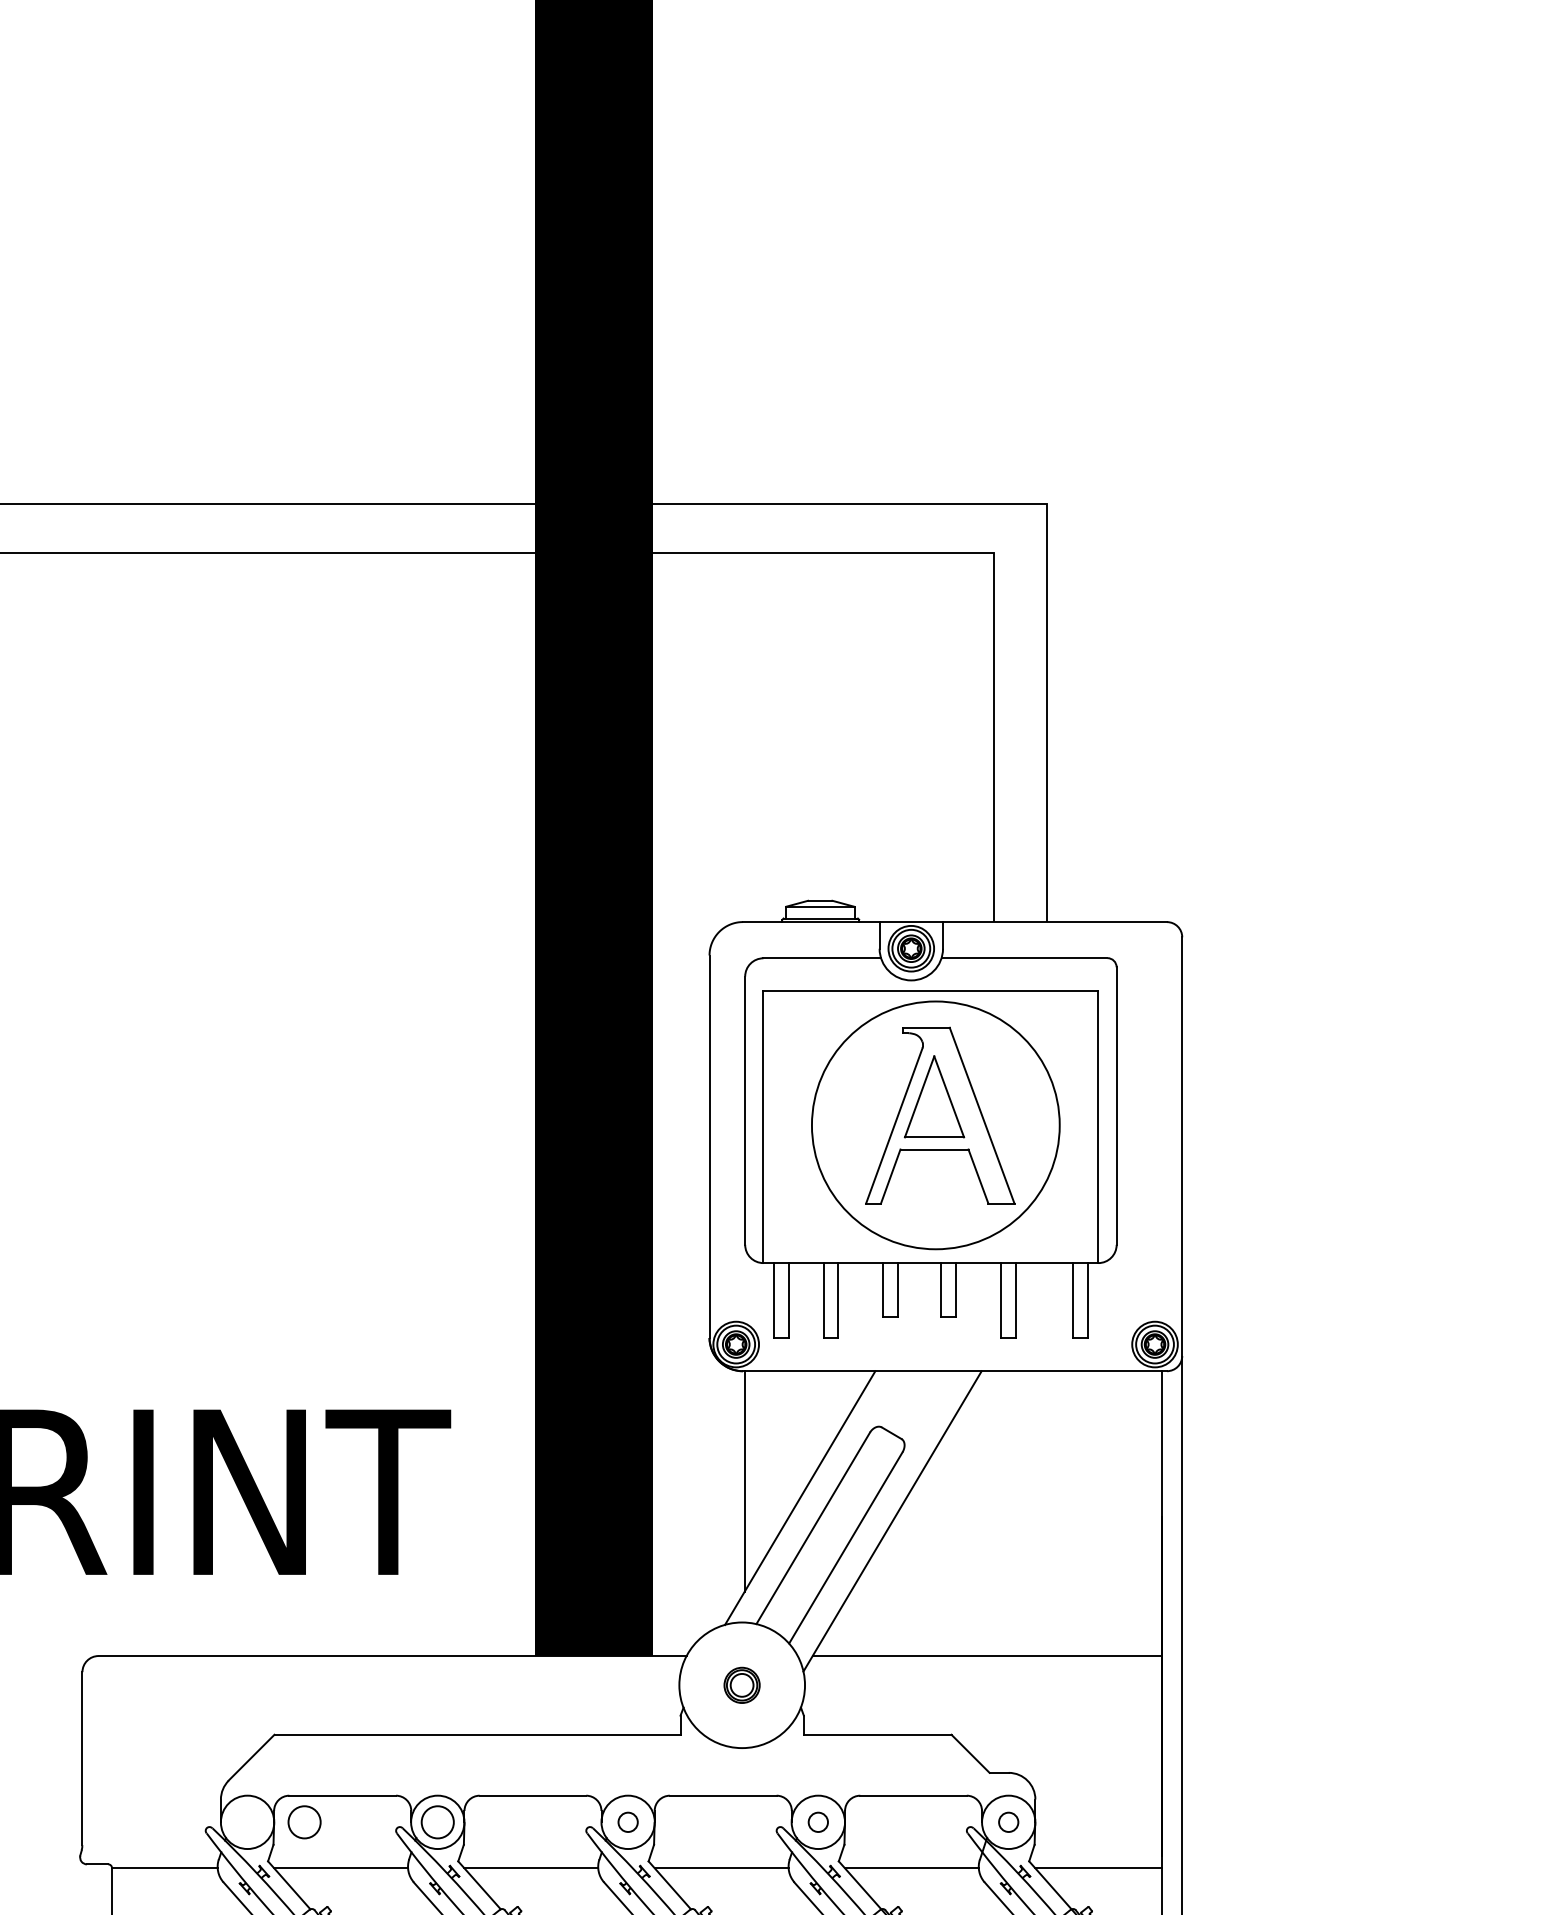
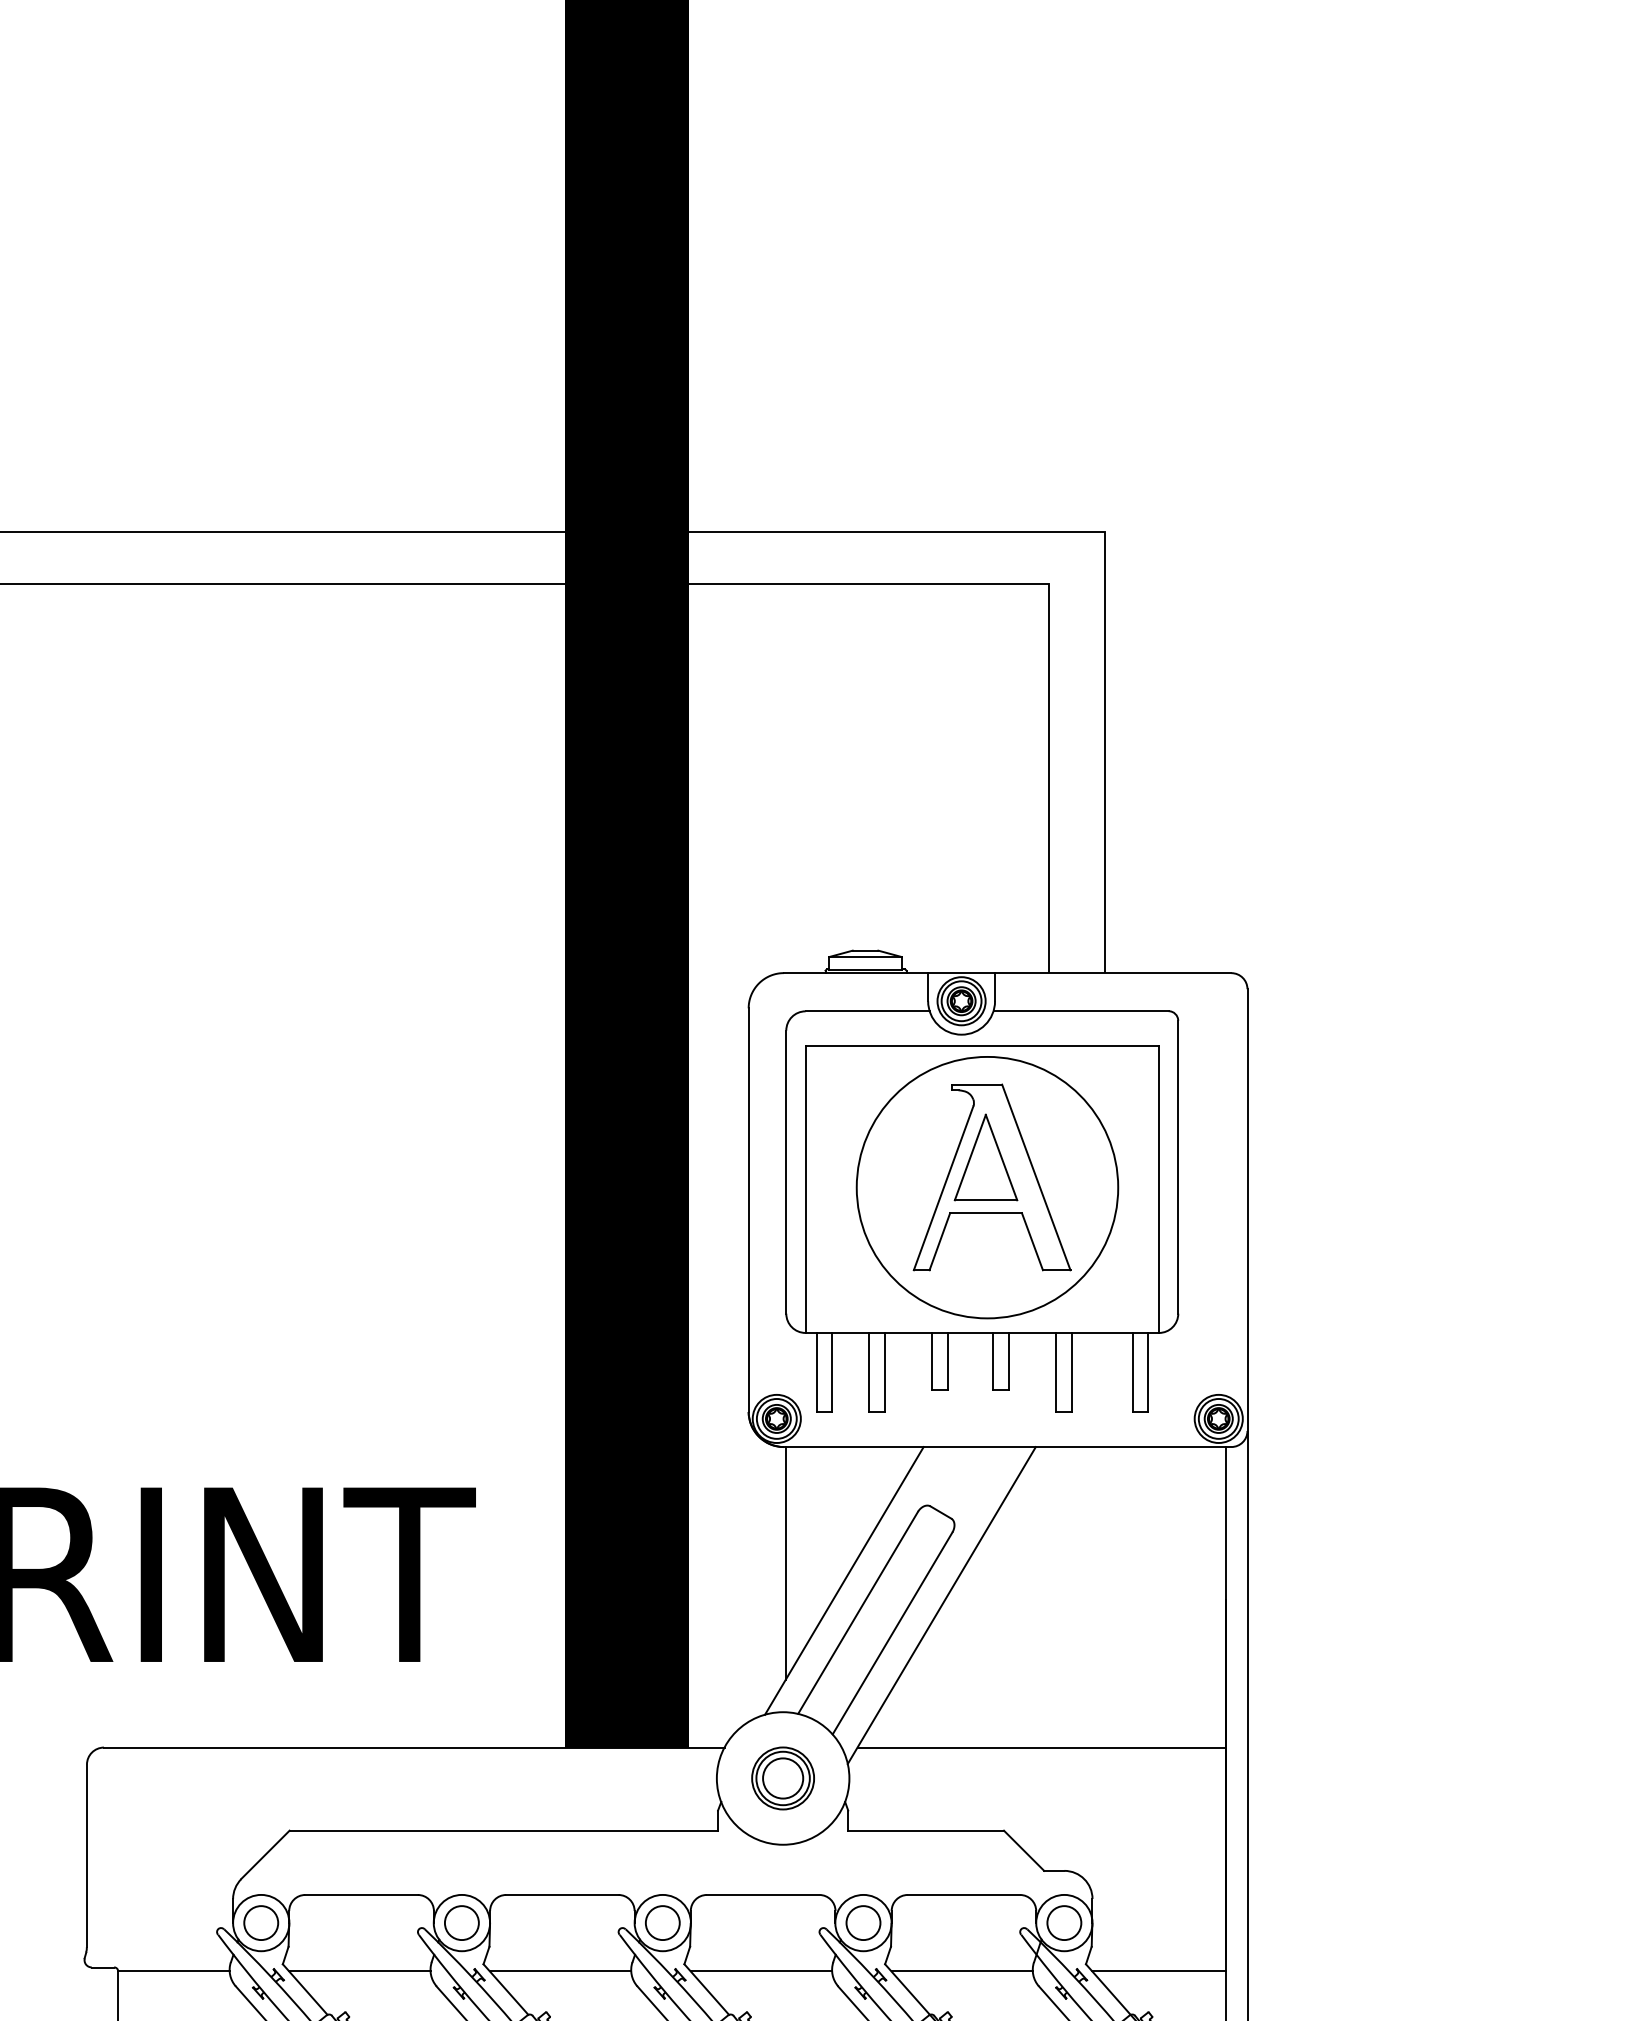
part: (741, 1685) -> (782, 1778), size x1.67
circle: (304, 1822) -> (261, 1923), moved
circle: (628, 1822) -> (663, 1923), size x1.67
circle: (818, 1822) -> (863, 1923), size x1.67
circle: (1008, 1822) -> (1064, 1923), size x1.67

